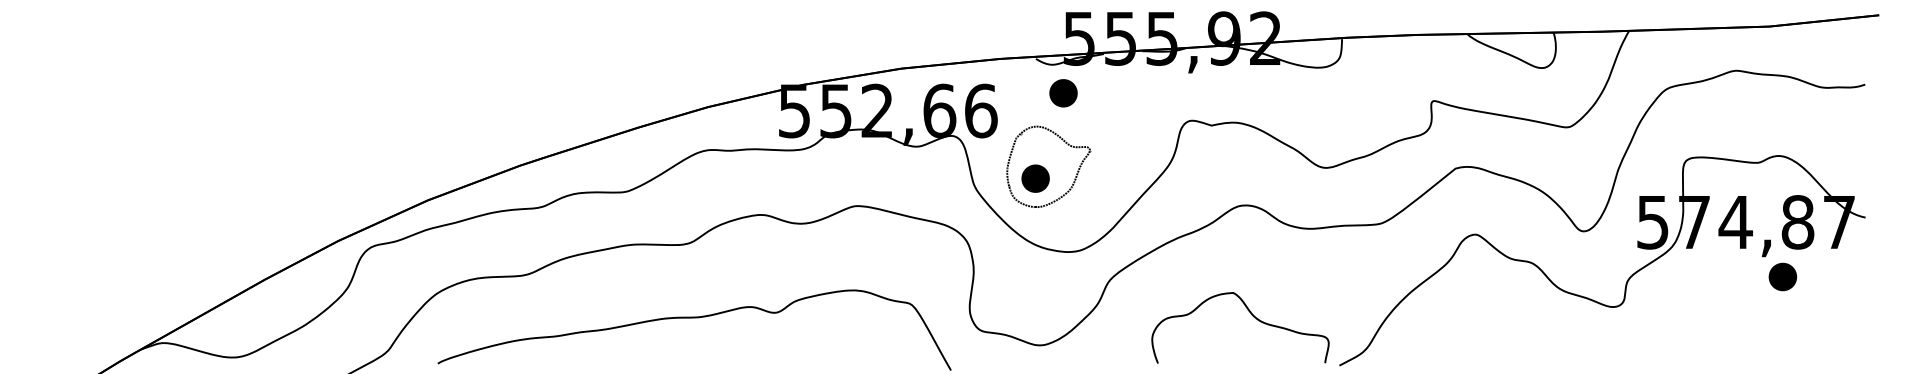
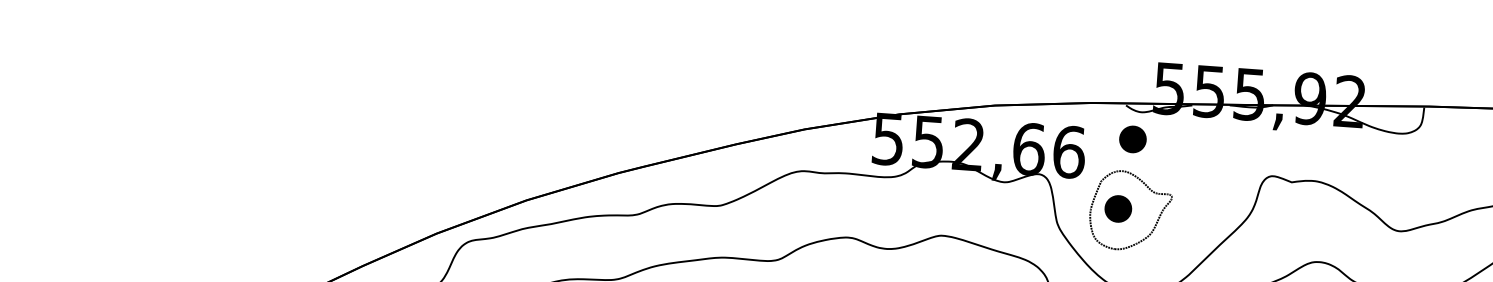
part: (1063, 93) -> (1132, 139), moved
part: (1035, 178) -> (1118, 208), moved

